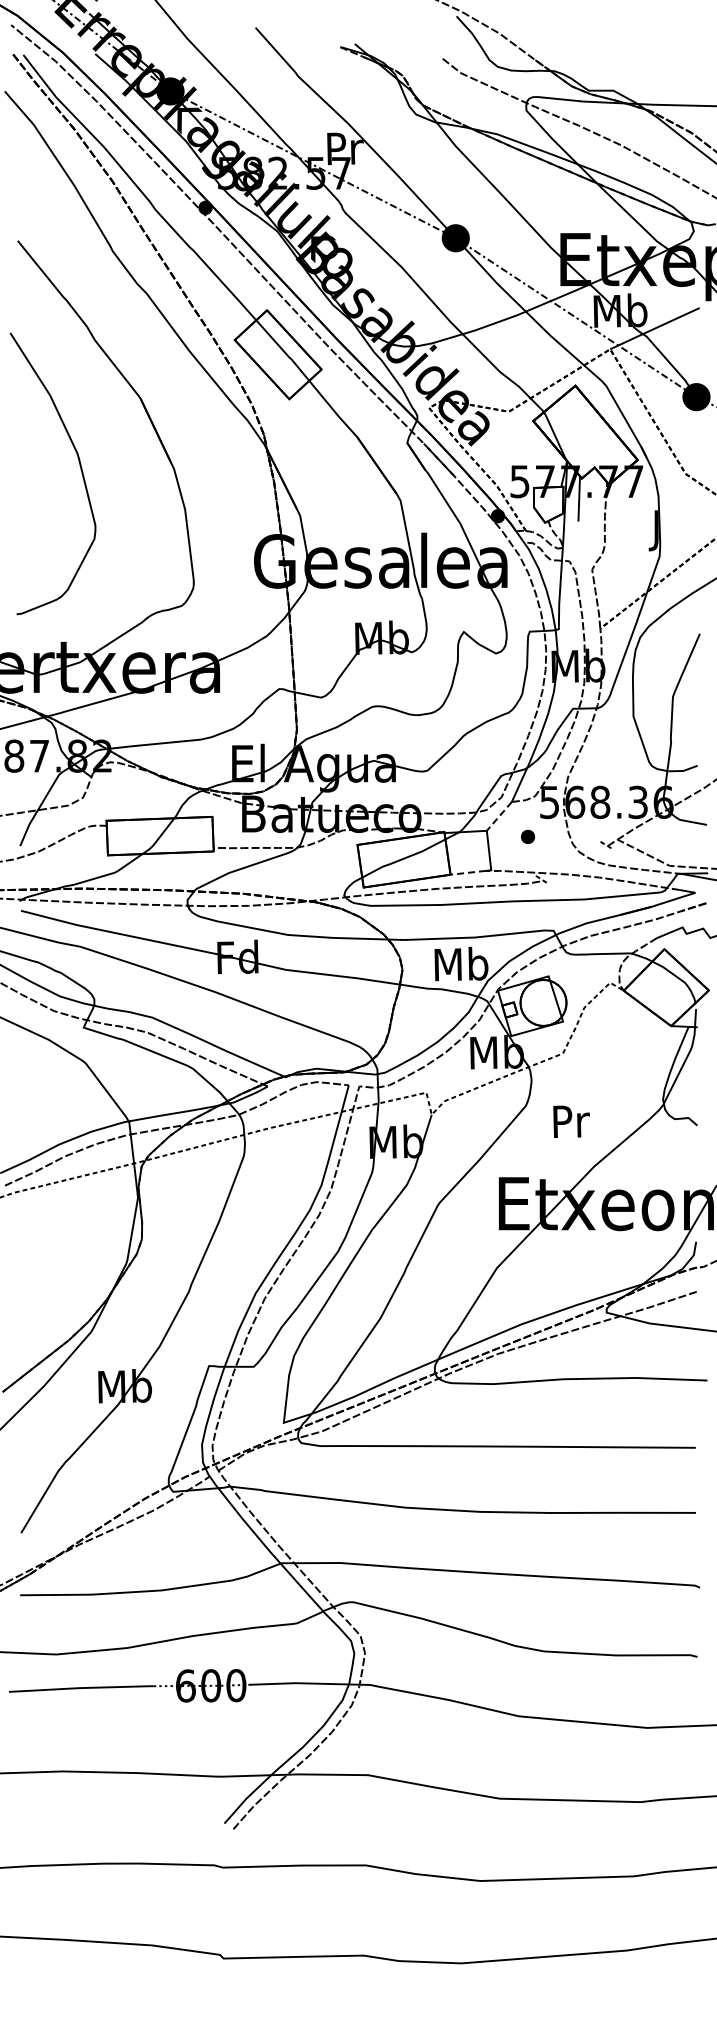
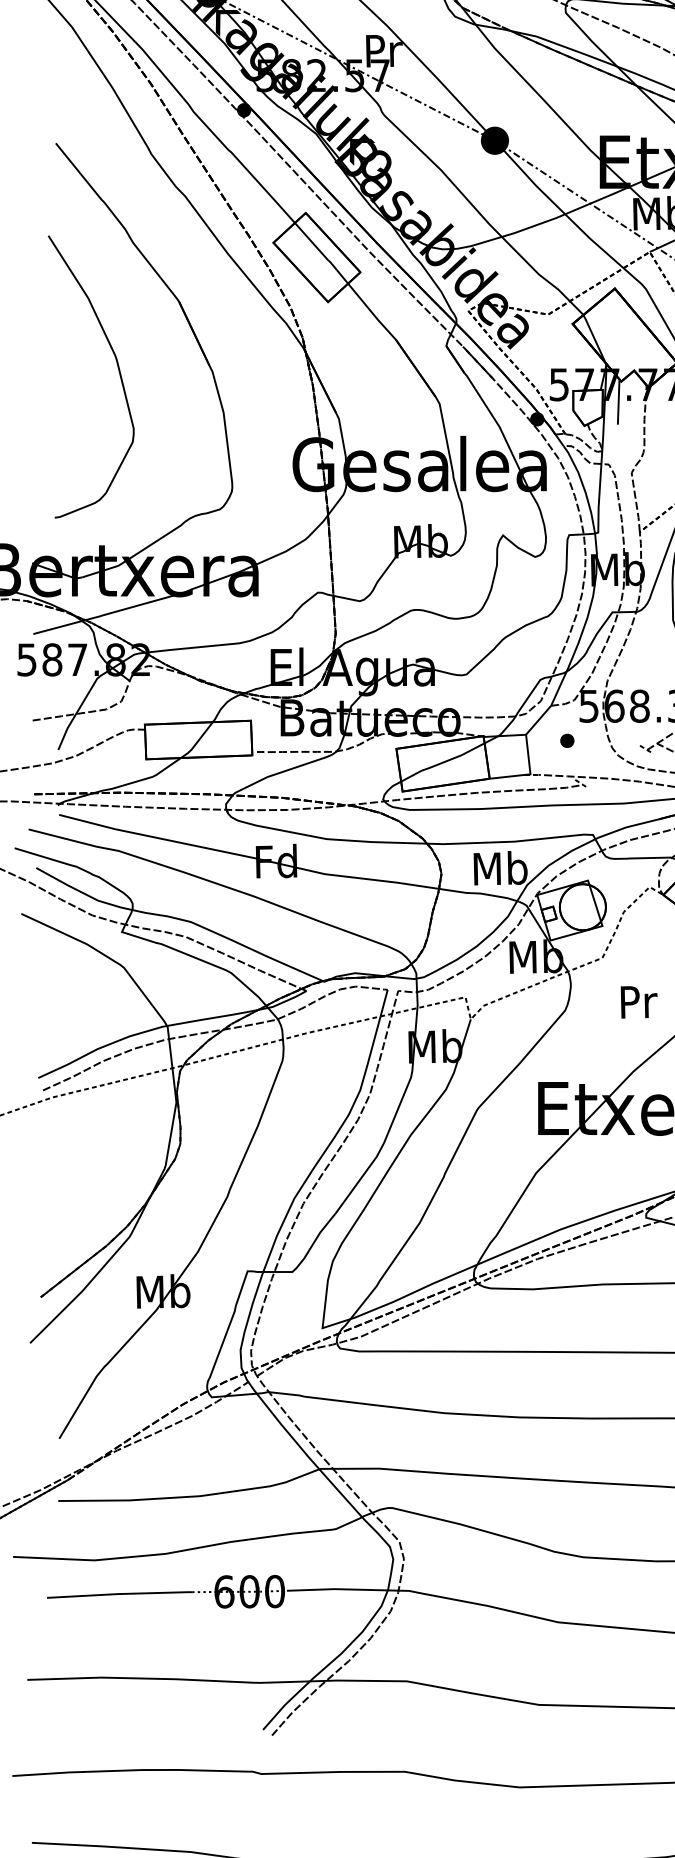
line: (499, 816) -> (538, 720), dashed -> solid
line: (468, 872) -> (507, 776), dashed -> solid
text: (571, 1121) -> (639, 1002), moved

